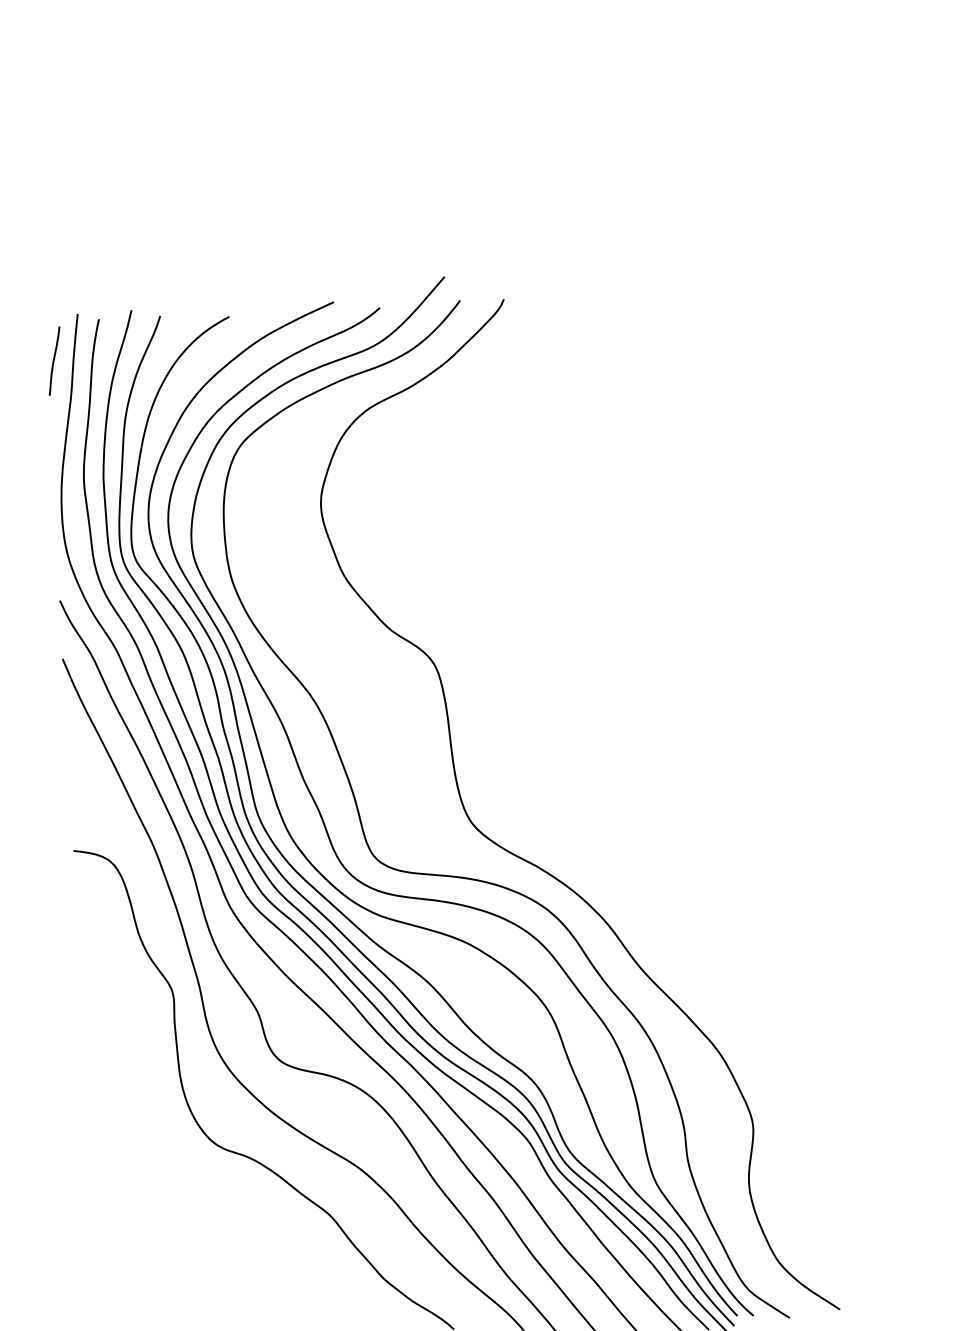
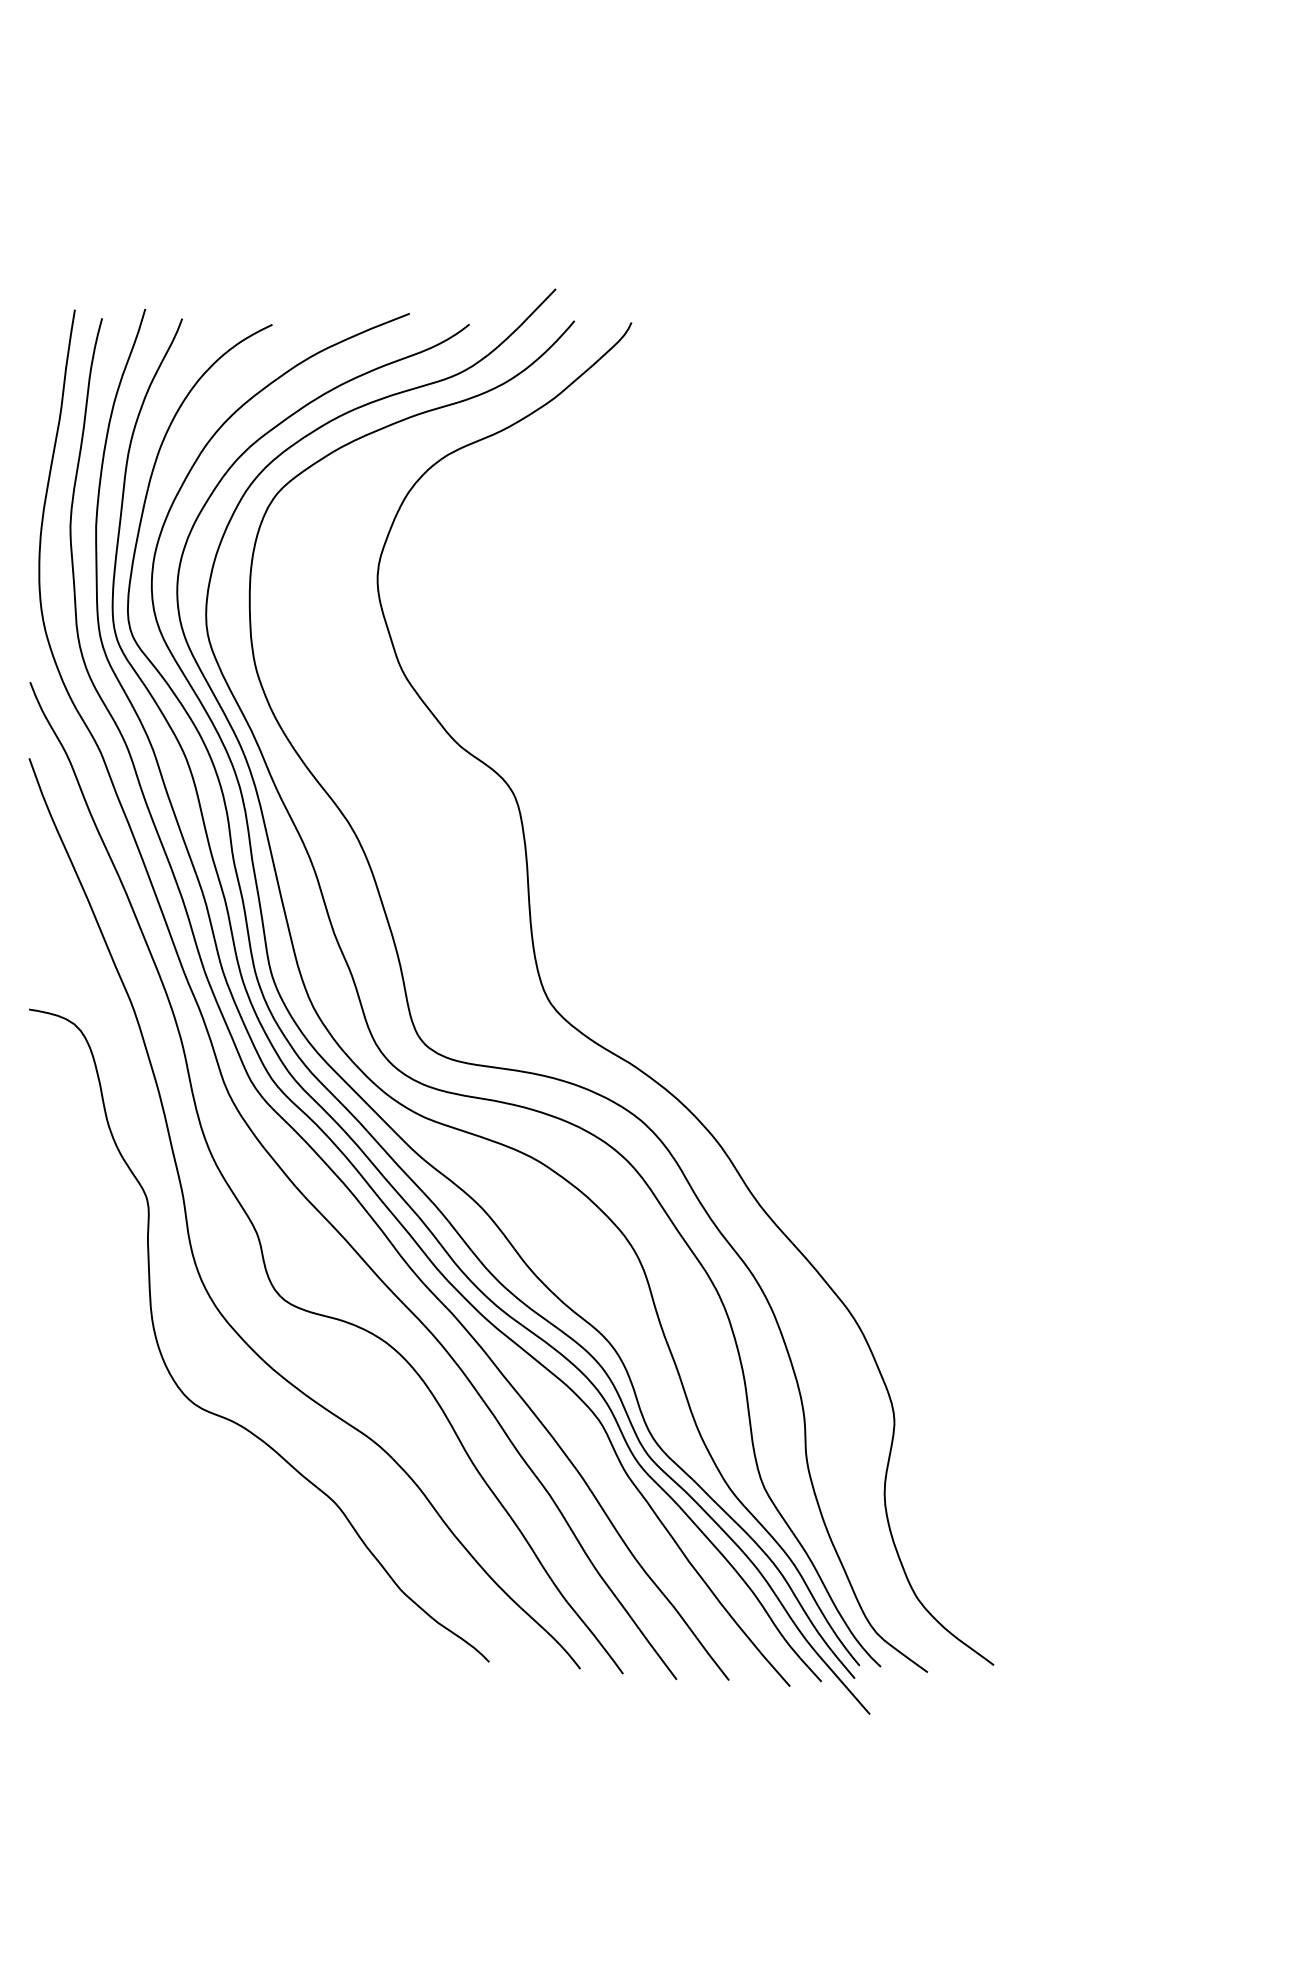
curve: (54, 361) -> (40, 369), removed

